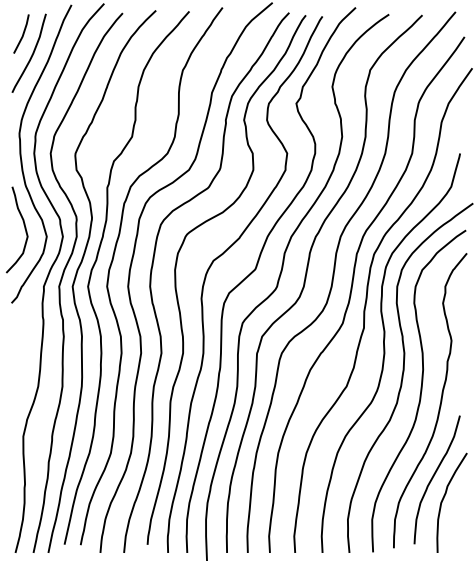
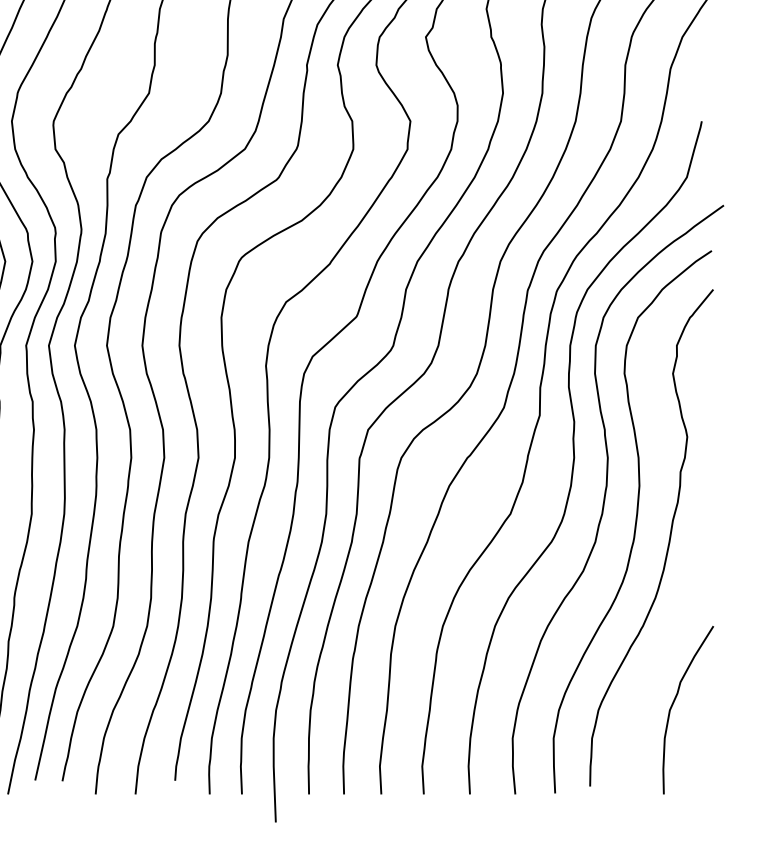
curve: (433, 478) -> (656, 668), removed

